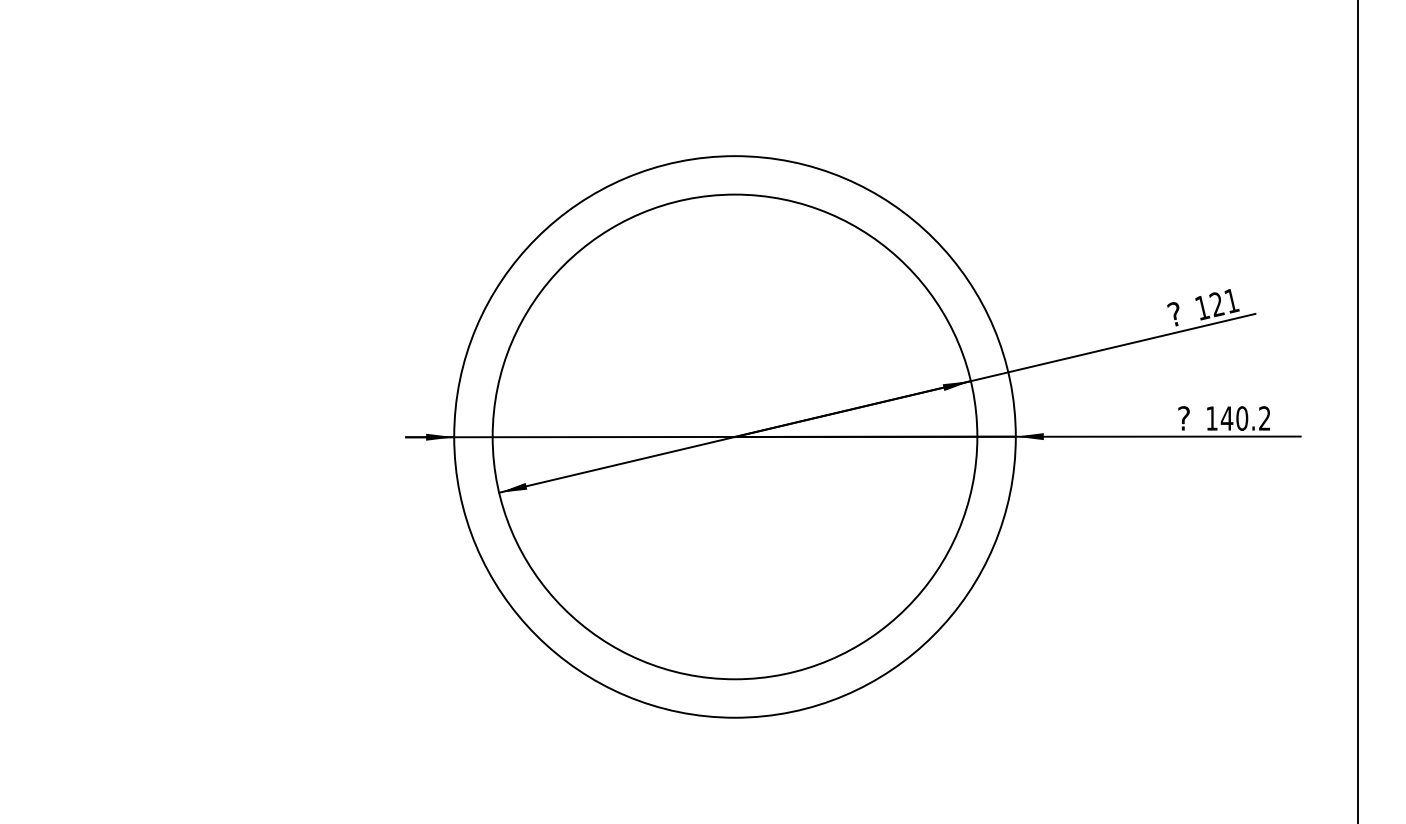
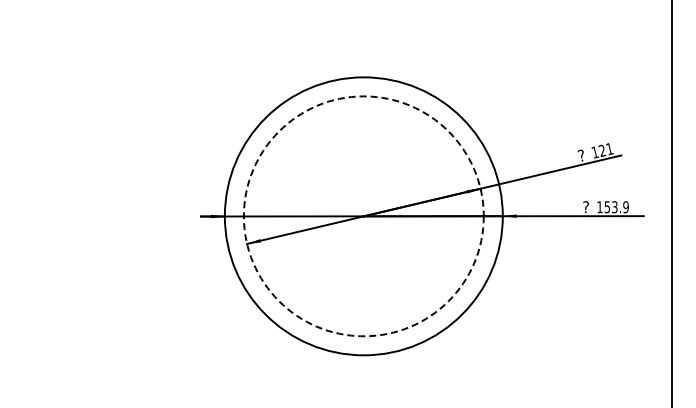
text: (1245, 419) -> (616, 207), 140.2 -> 153.9
circle: (734, 437) -> (363, 216), solid -> dashed

